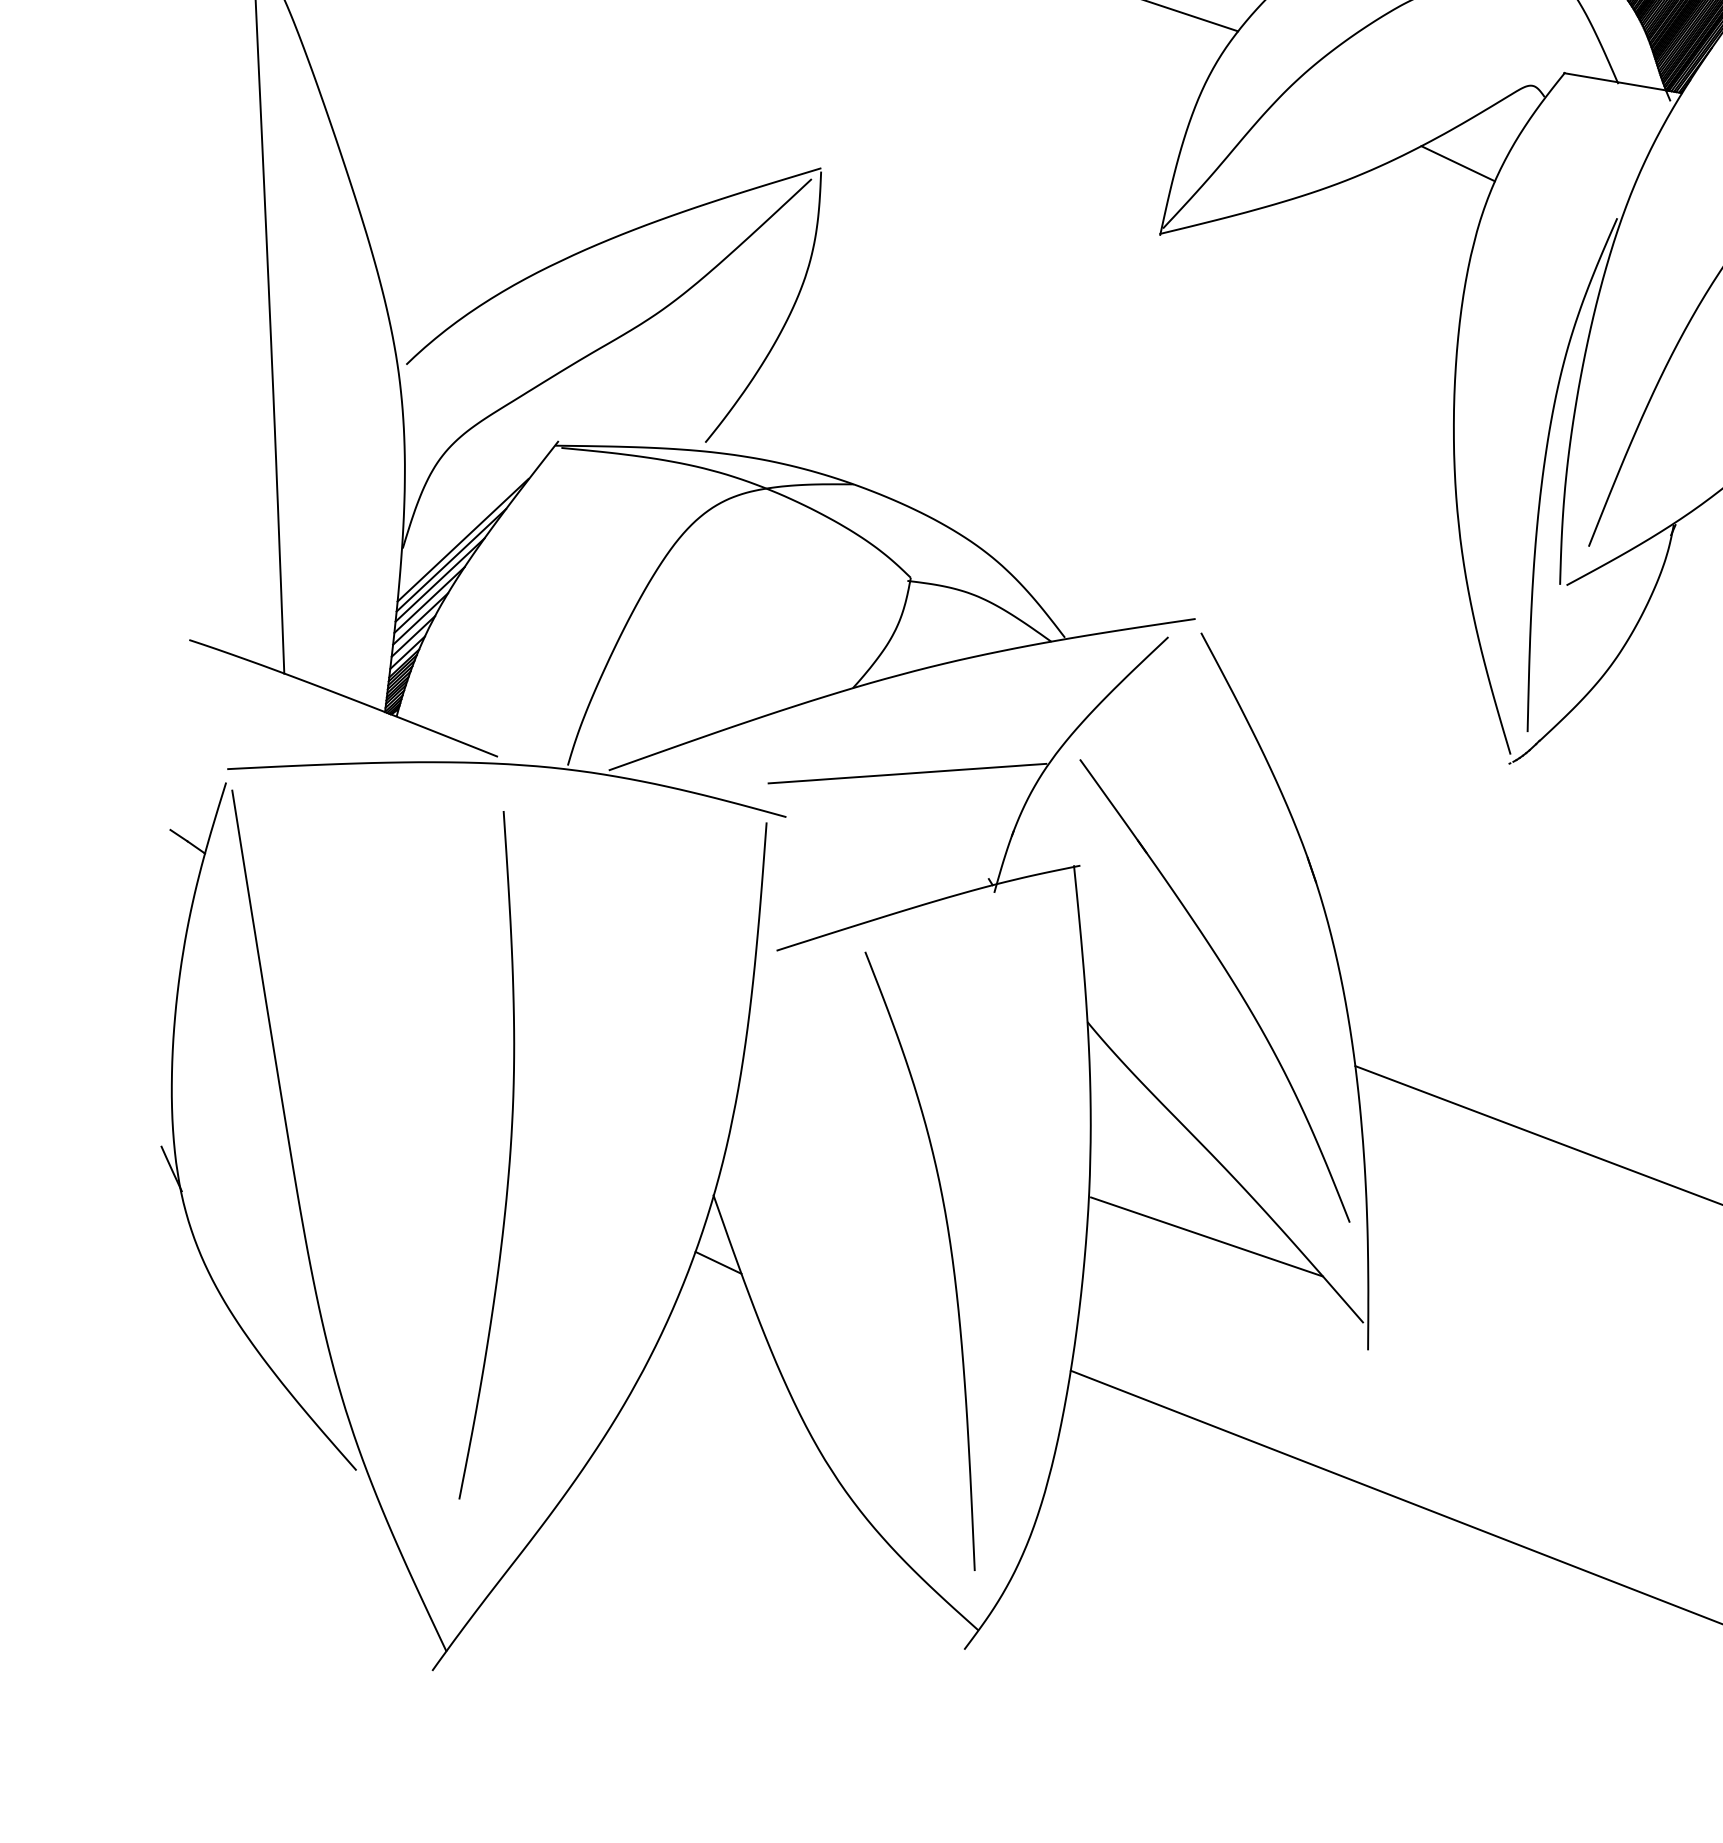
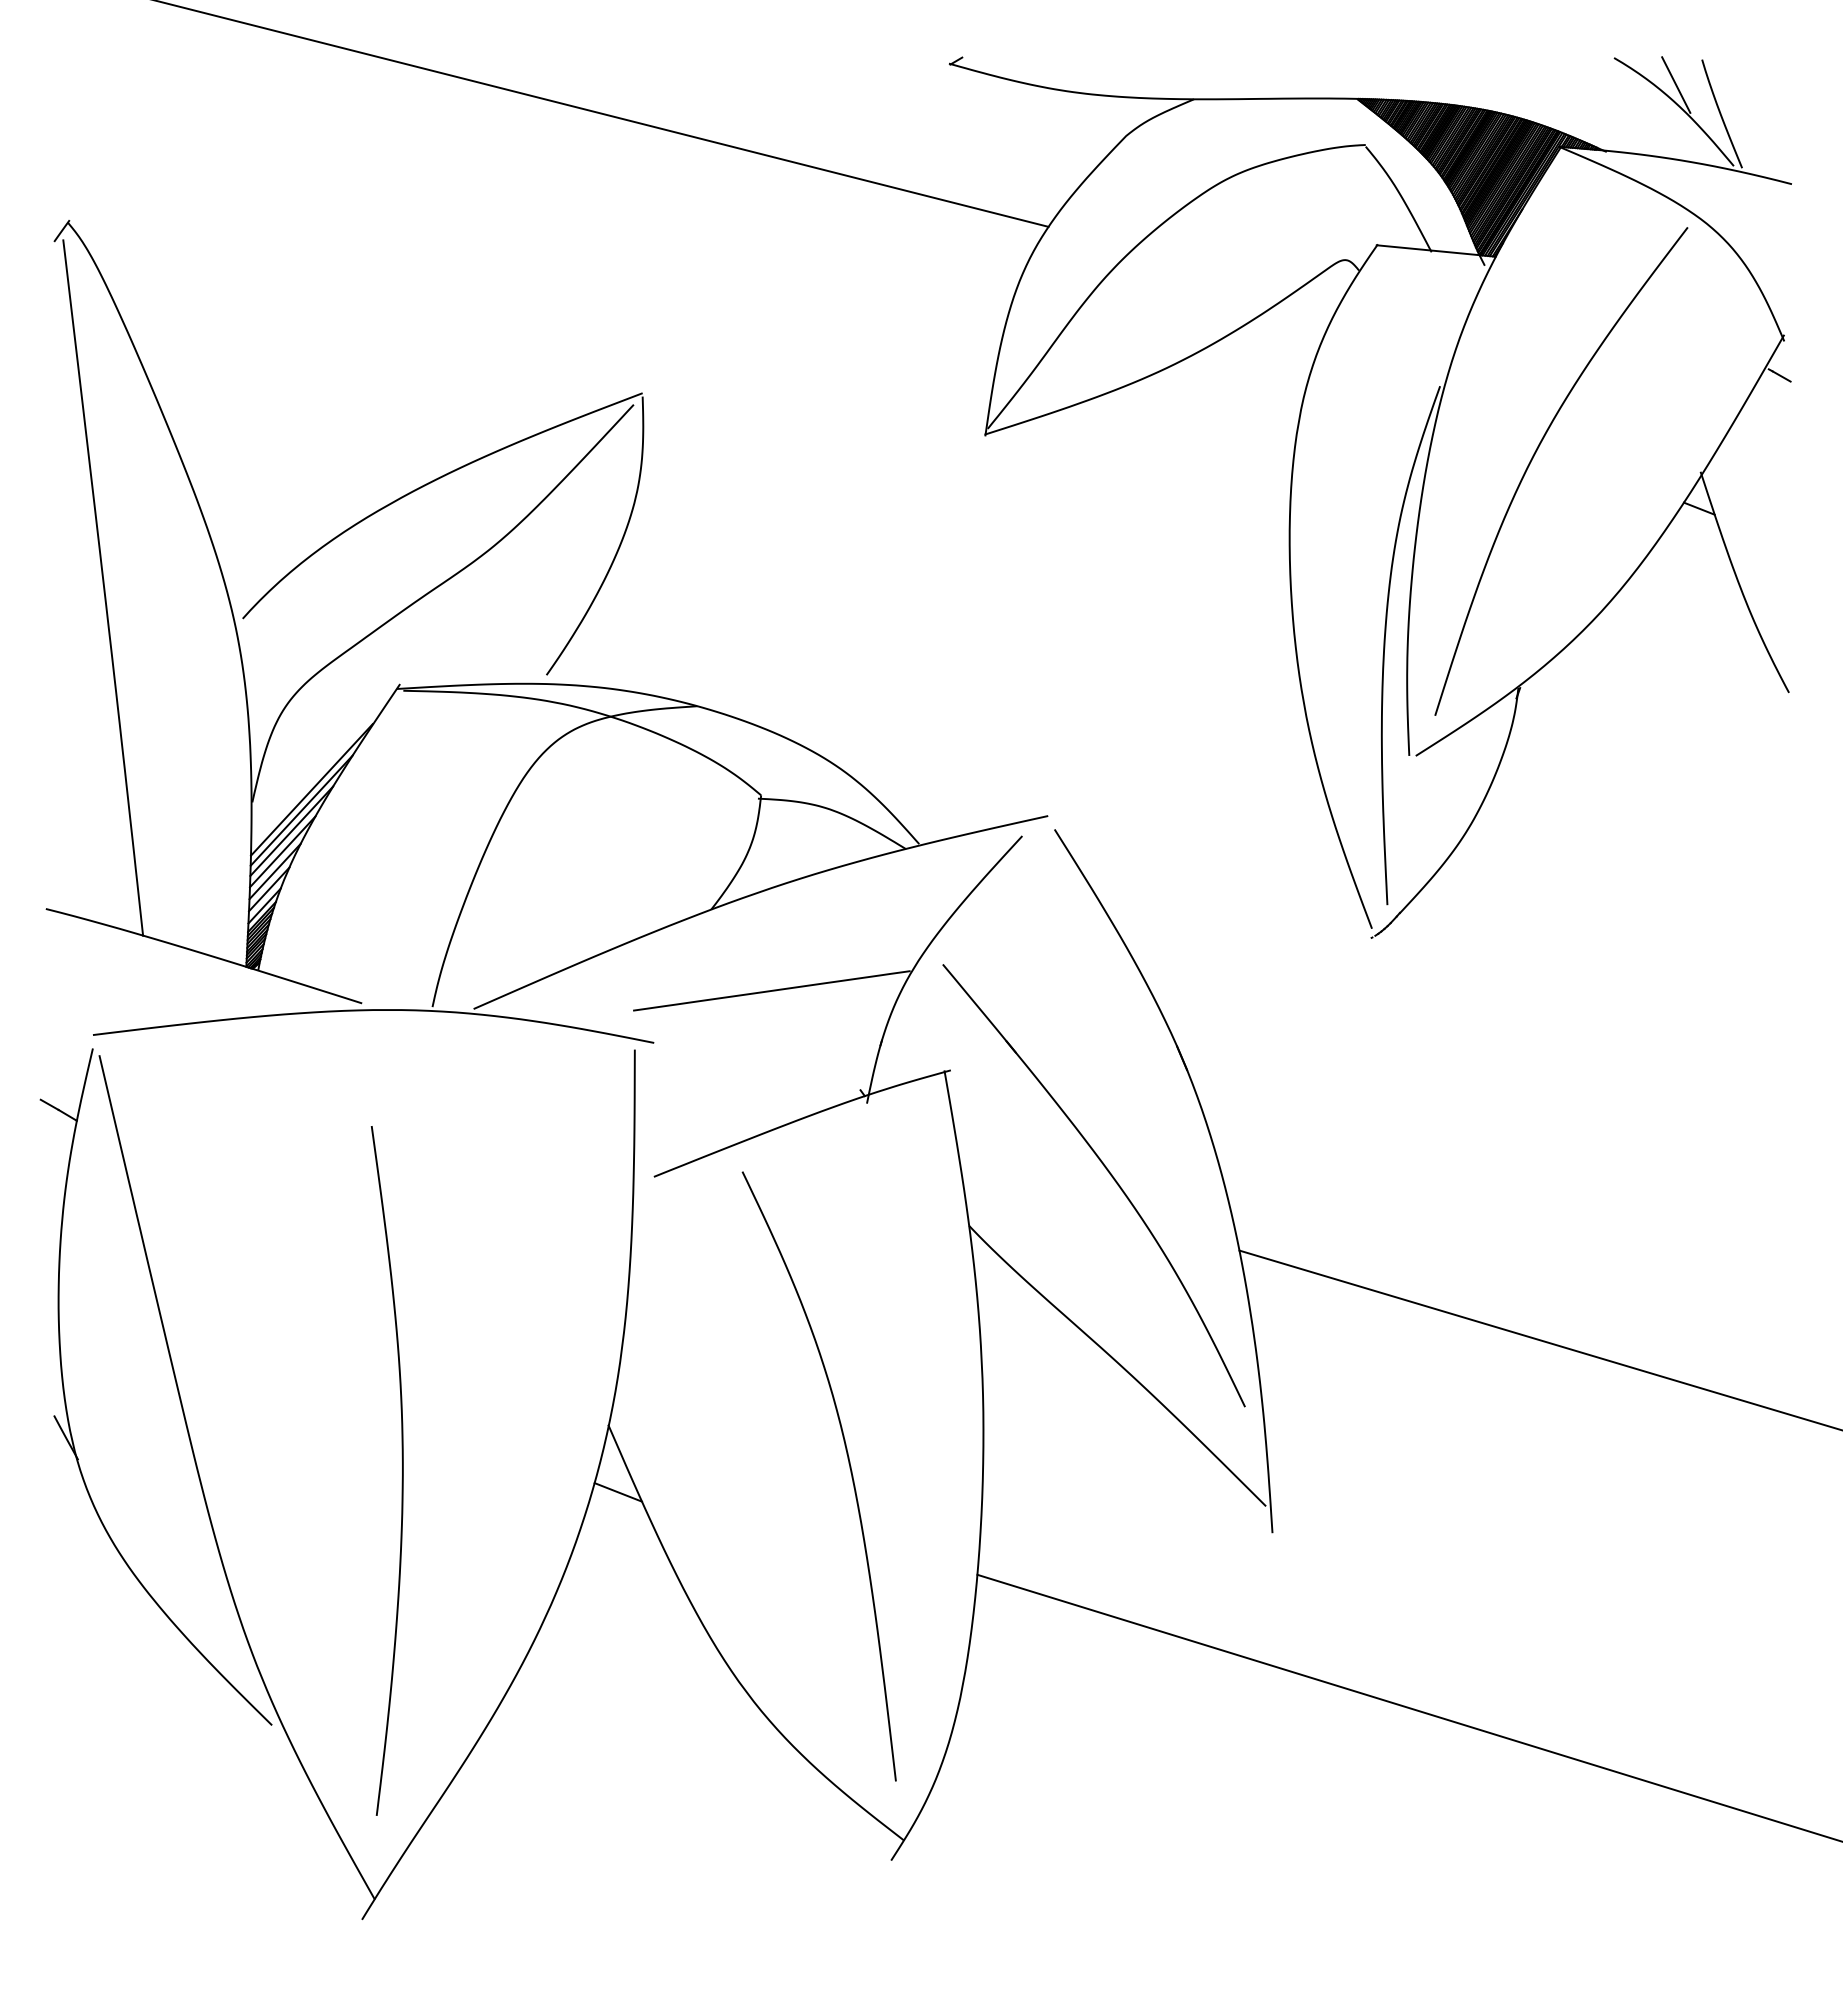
line: (1458, 164) -> (1277, 343), removed
curve: (509, 1156) -> (402, 1470), moved
line: (1206, 1236) -> (1103, 1431), removed

